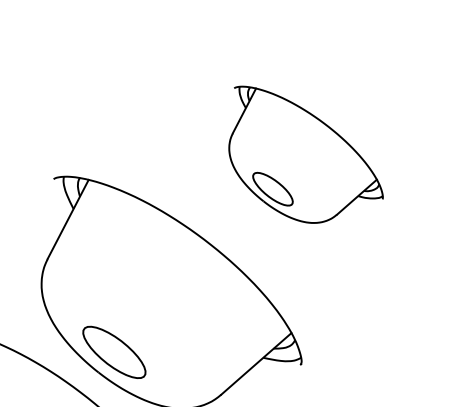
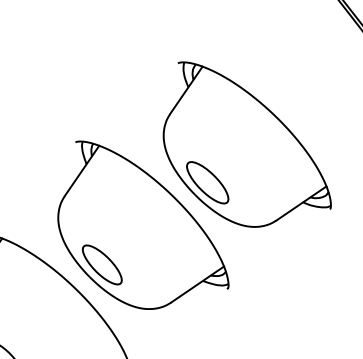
part: (302, 151) -> (246, 144), size x1.67

